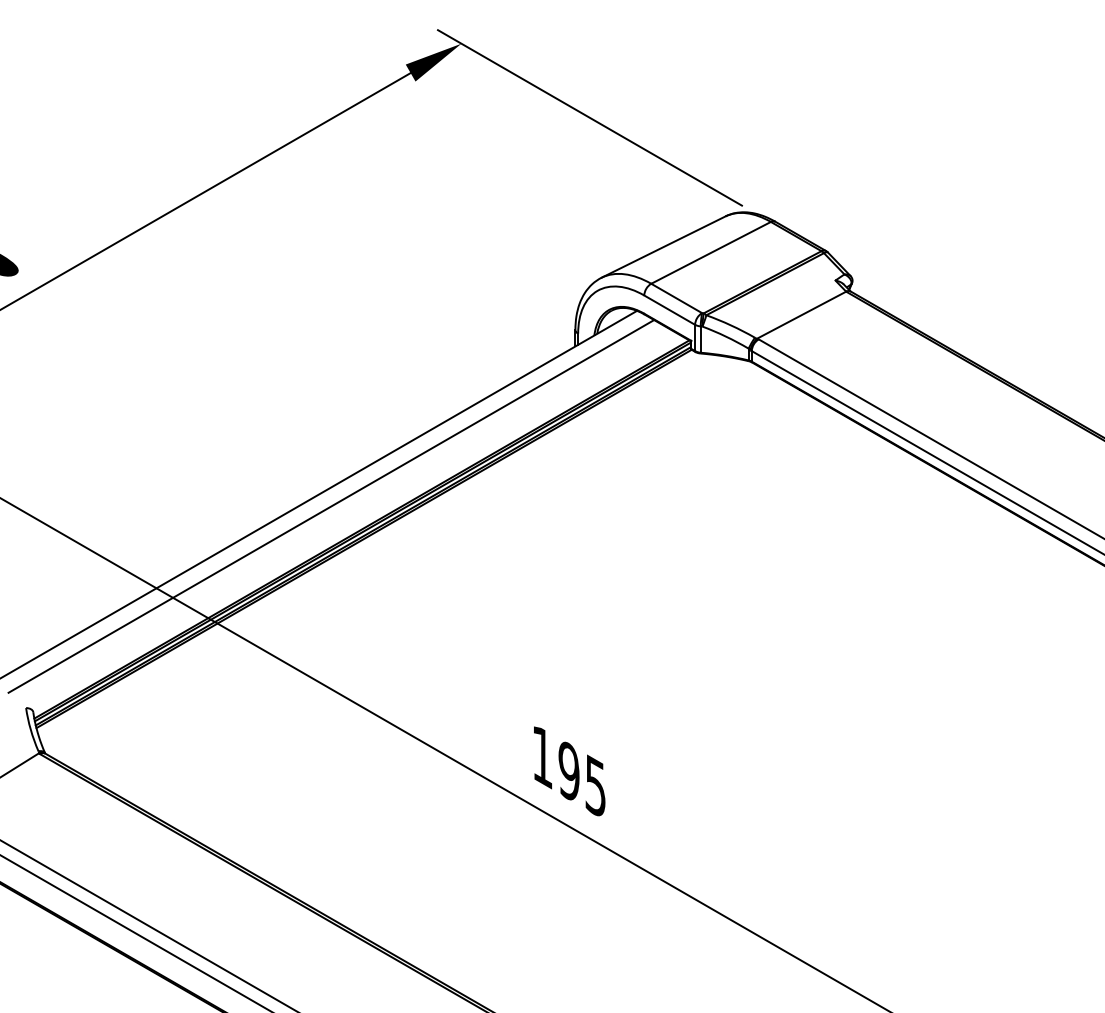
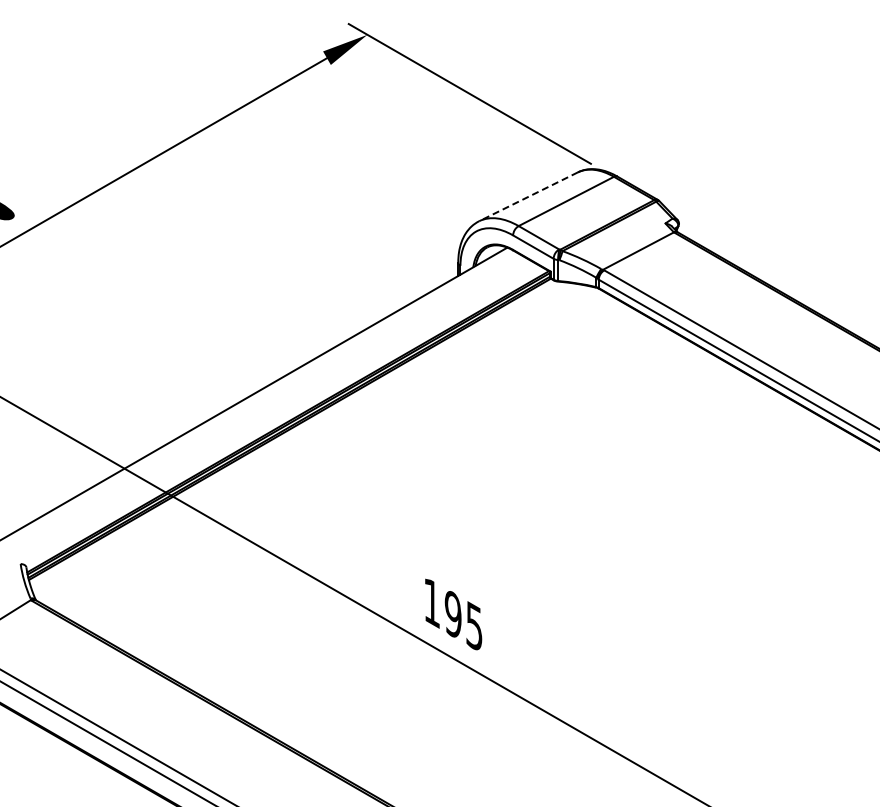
line: (663, 247) -> (528, 197), solid -> dashed
line: (330, 505) -> (263, 402), removed

